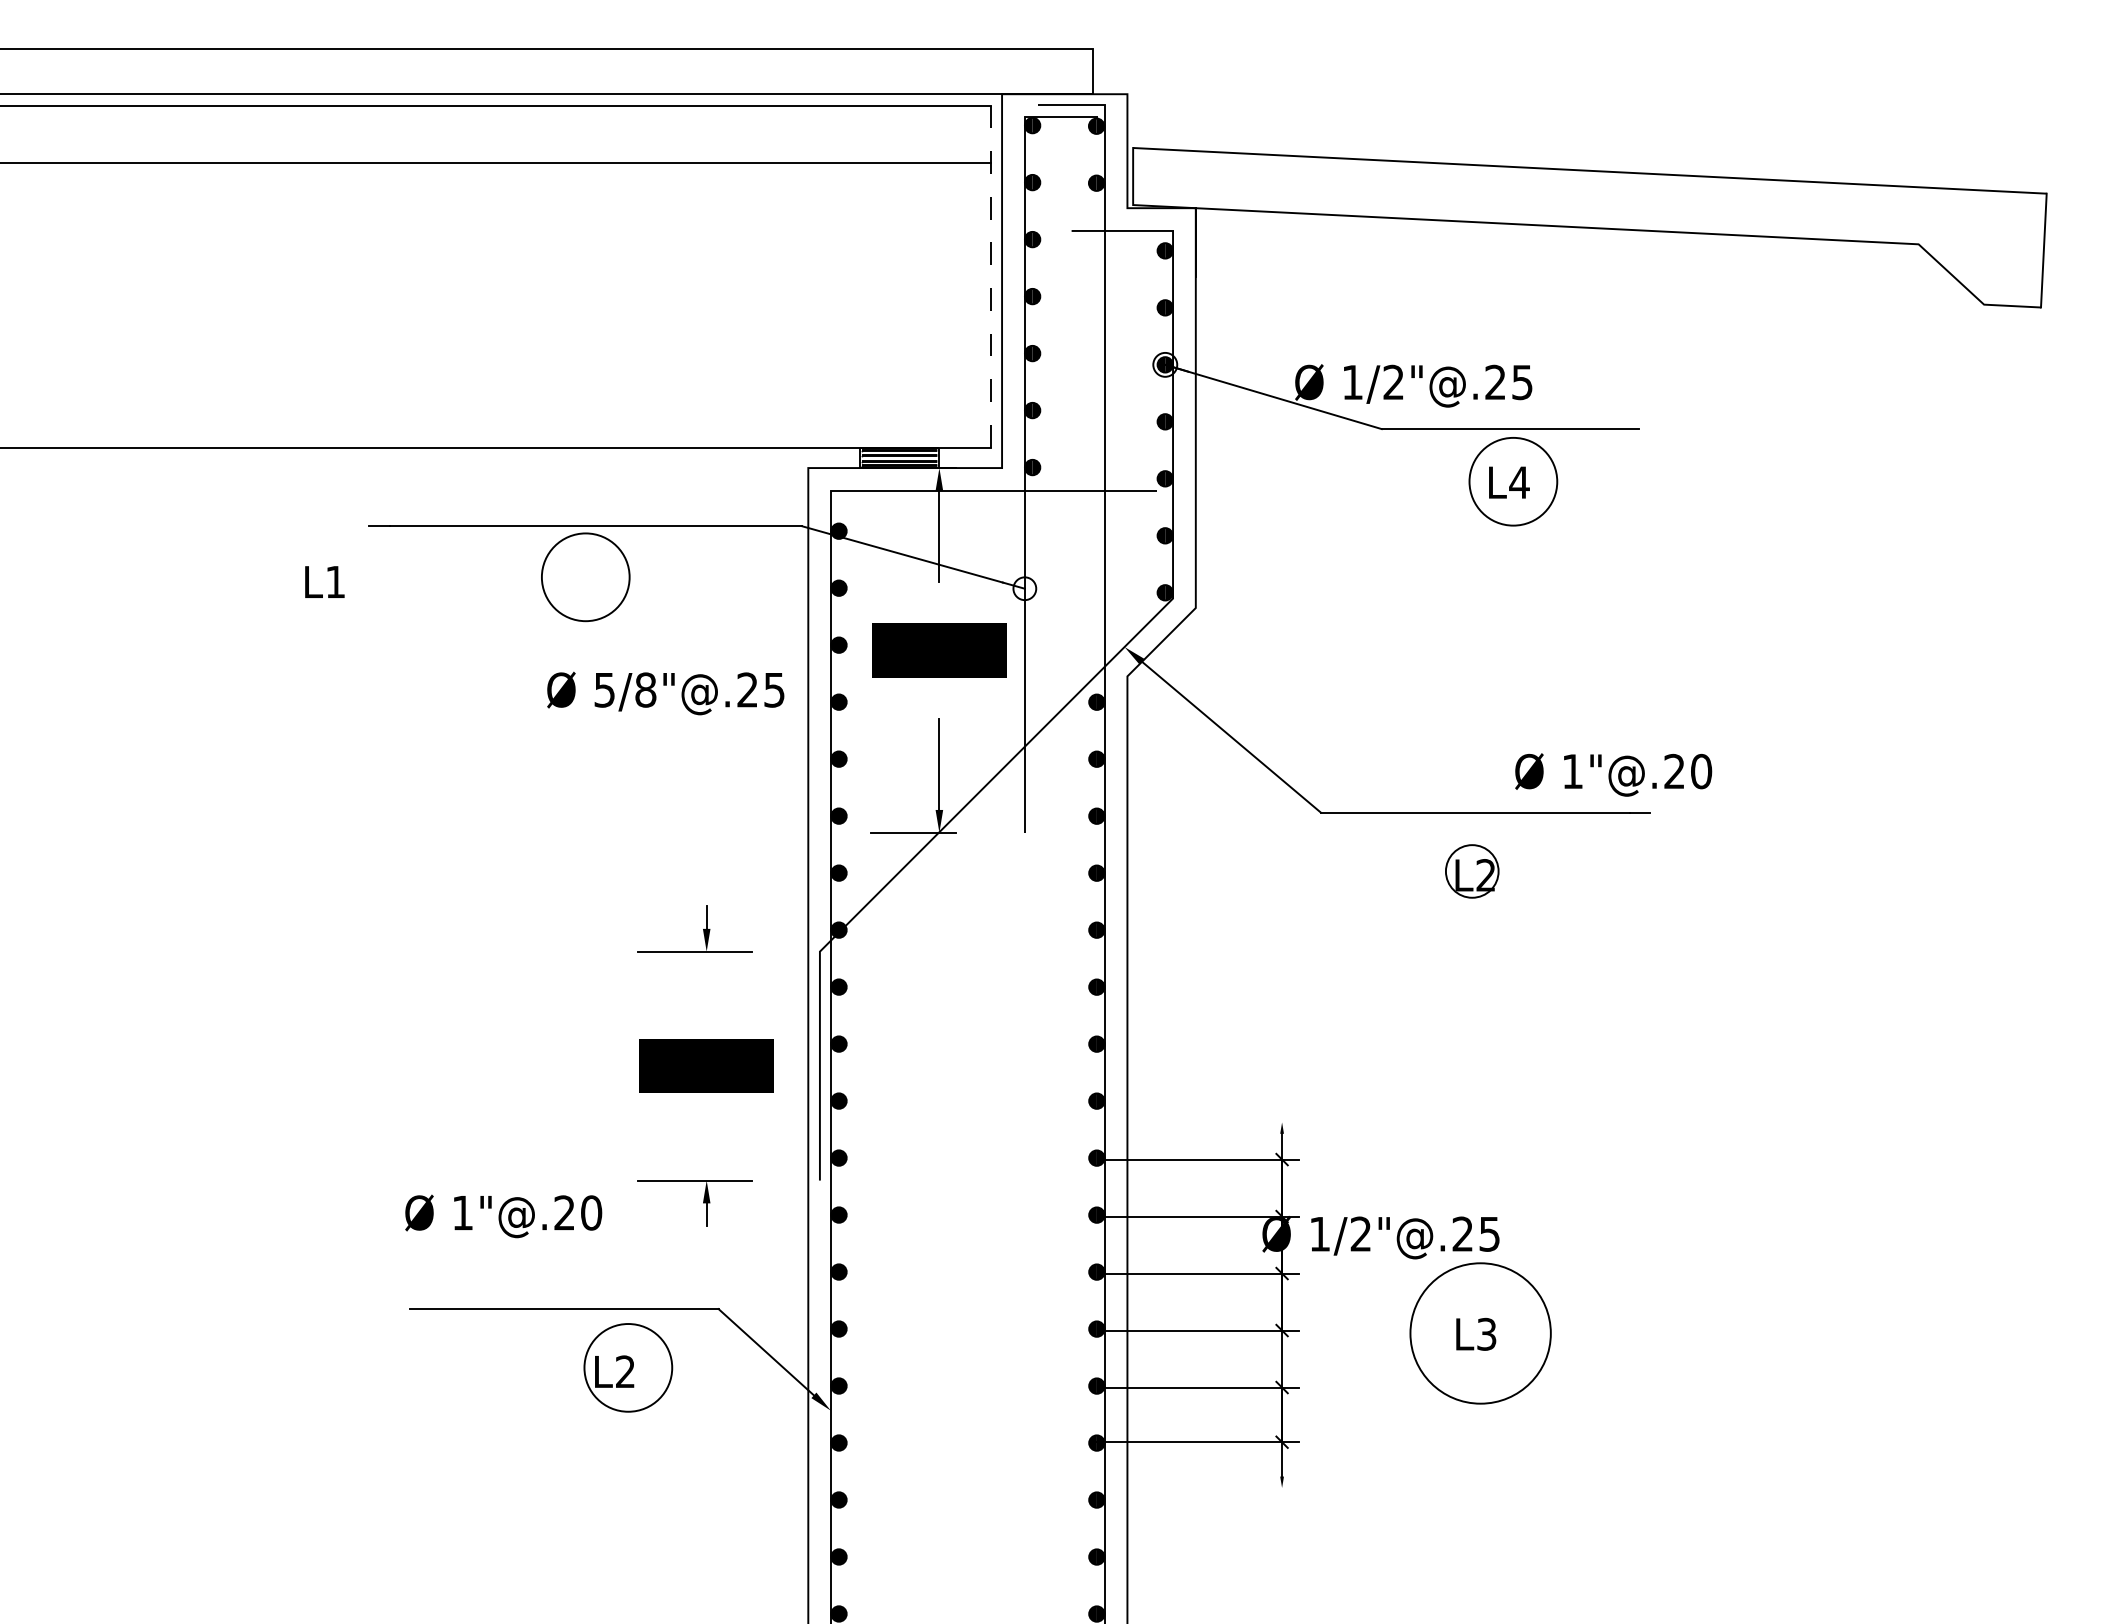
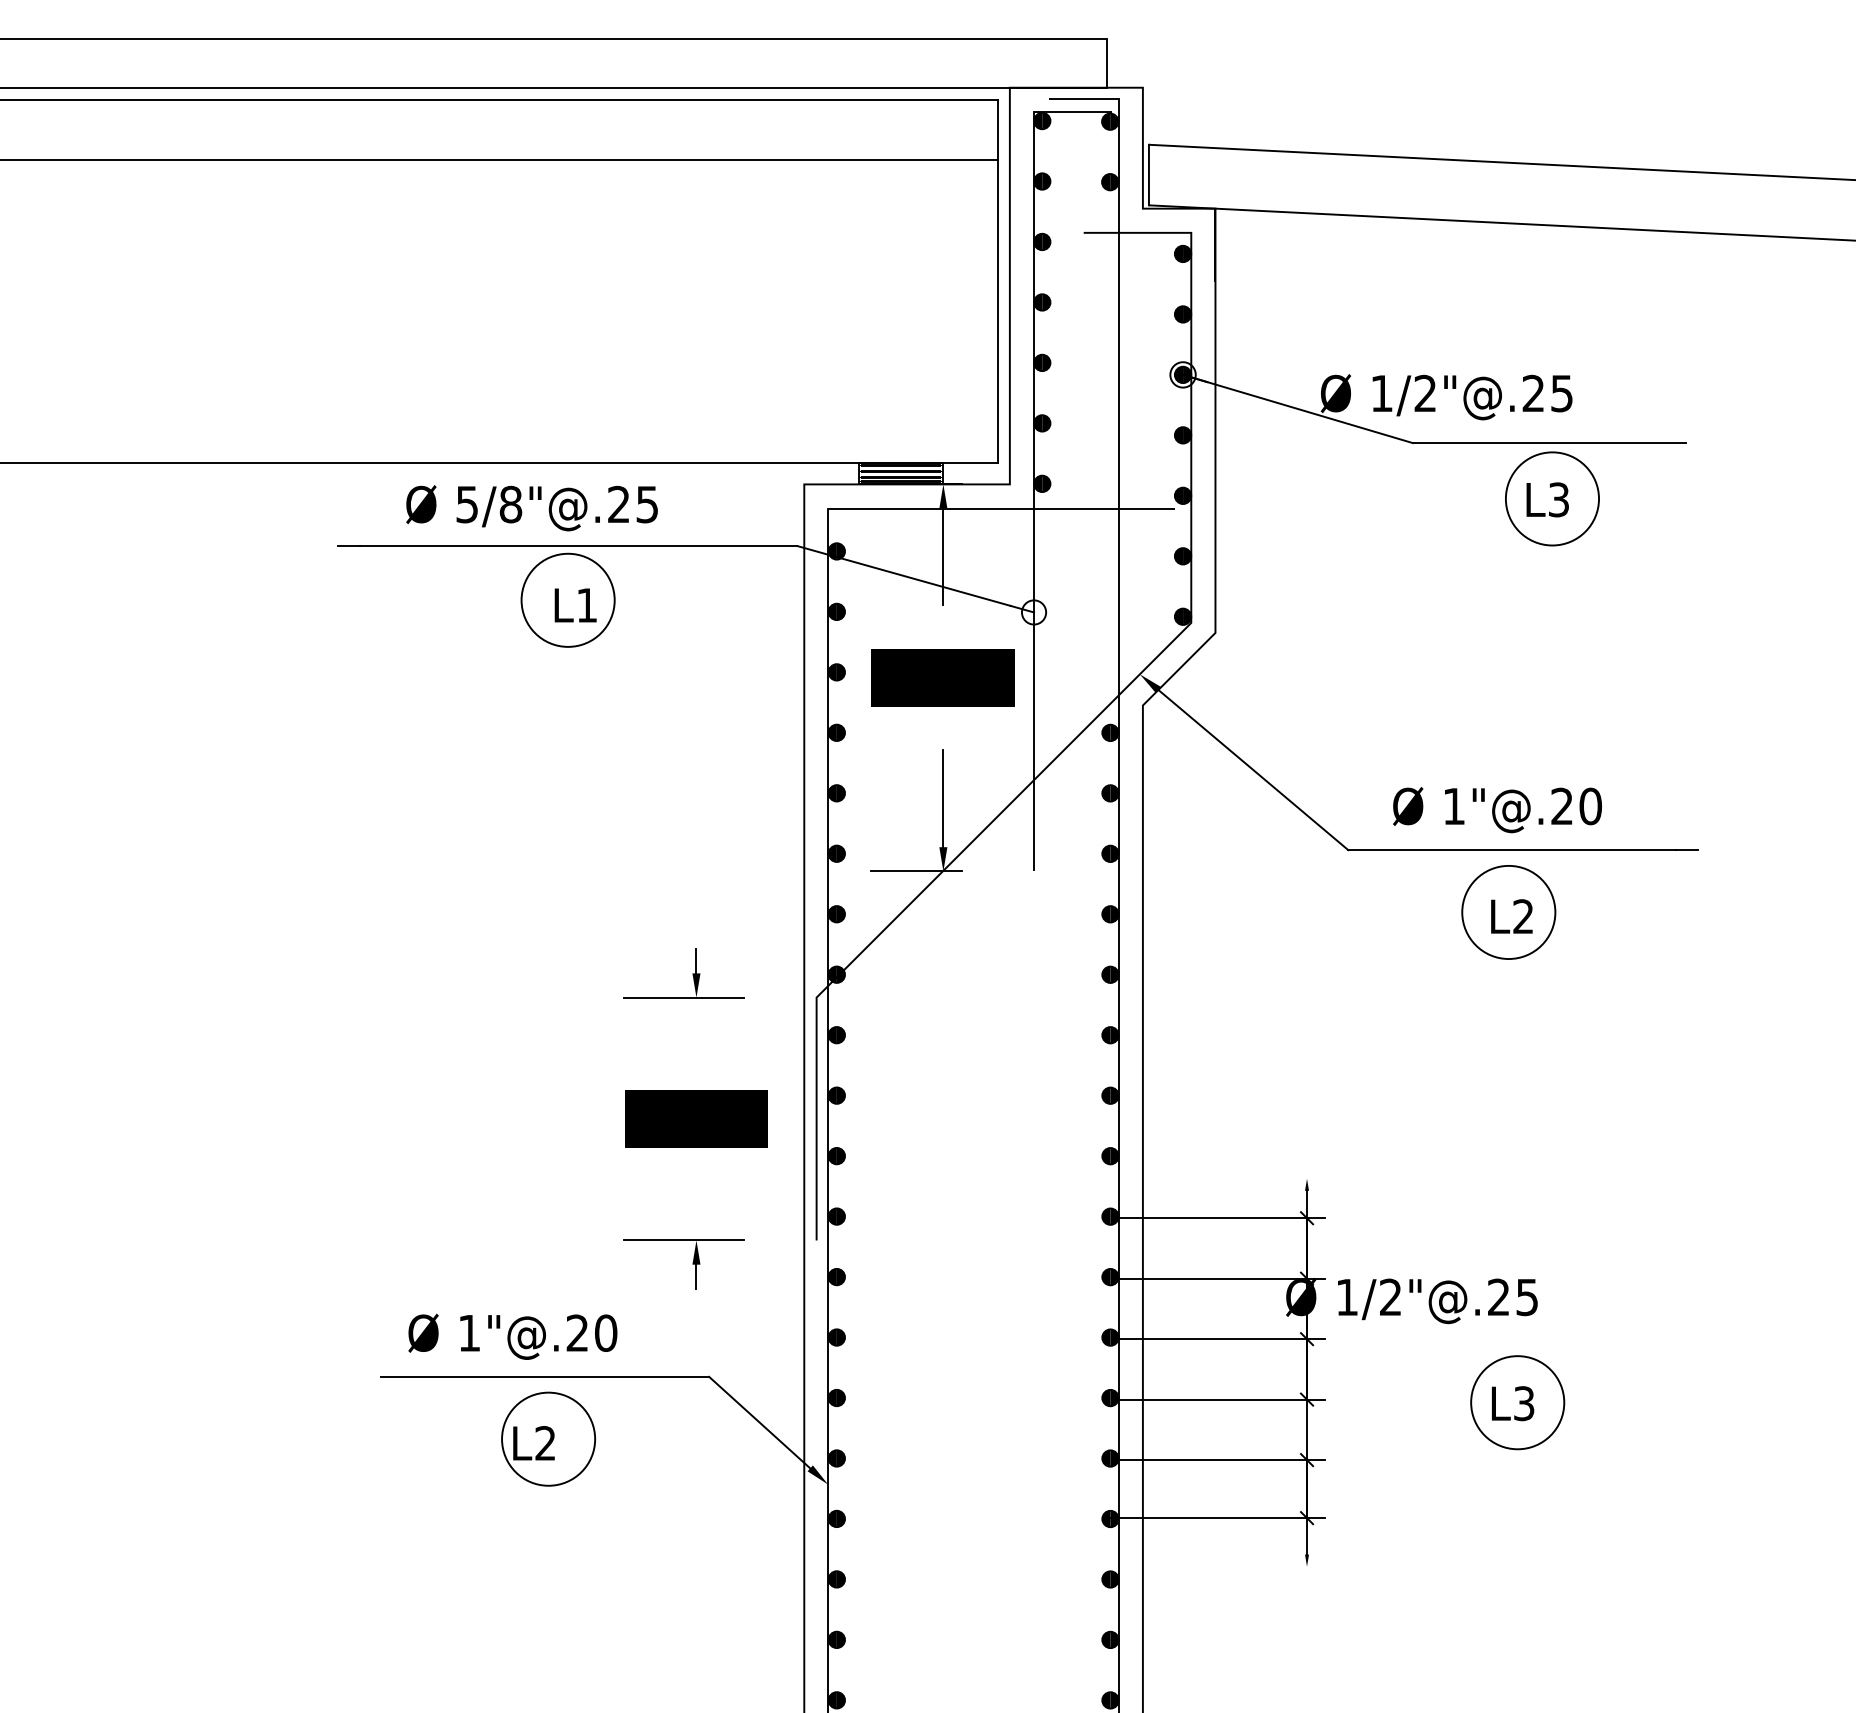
line: (990, 276) -> (997, 281), dashed -> solid
text: (1519, 482) -> (1558, 499), L4 -> L3
text: (324, 581) -> (575, 604), moved
text: (665, 693) -> (531, 508), moved
text: (1613, 774) -> (1497, 809), moved
circle: (1472, 871) -> (1509, 912), size x1.67
text: (503, 1216) -> (512, 1336), moved
circle: (1480, 1333) -> (1517, 1402), size x0.62
part: (628, 1367) -> (548, 1438), moved

